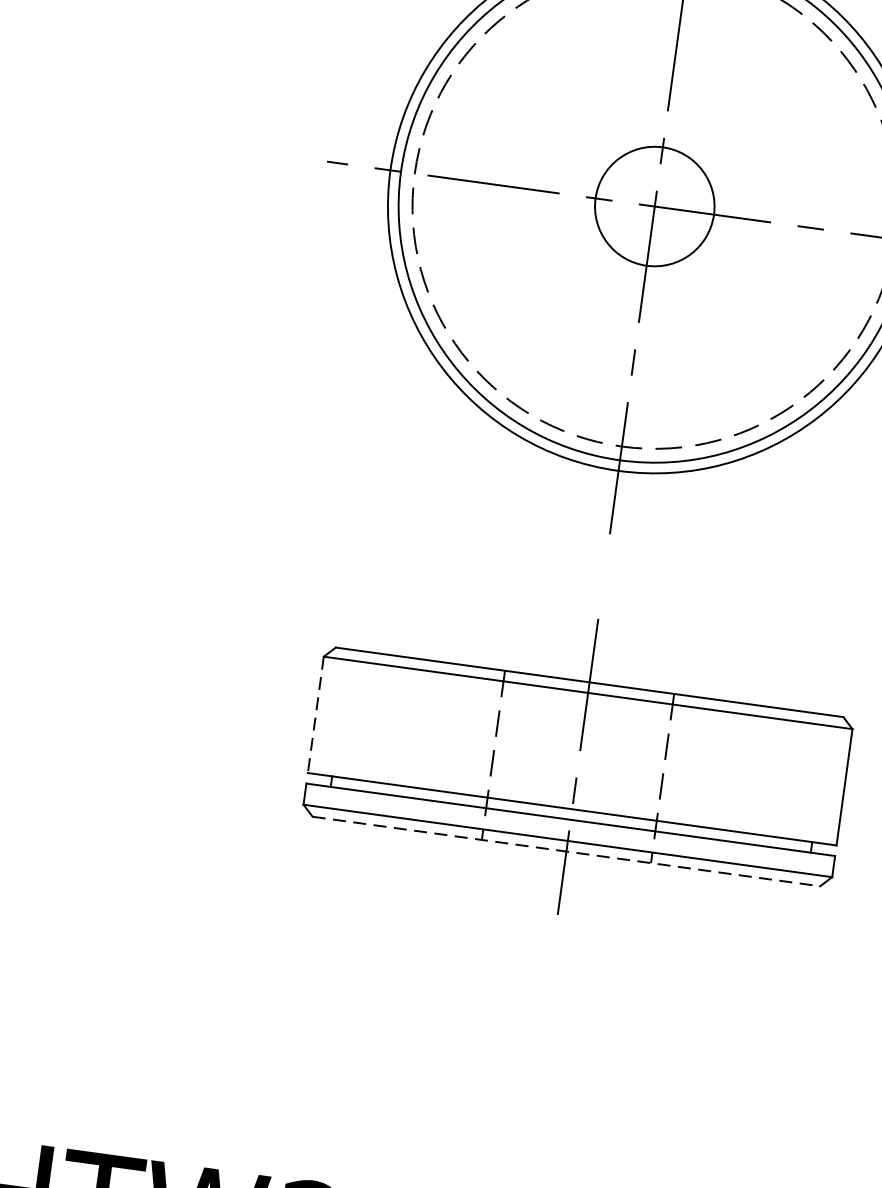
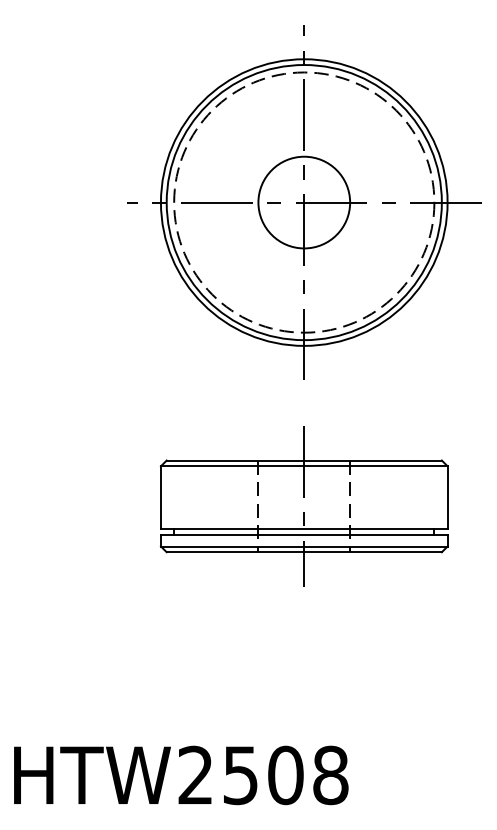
circle: (655, 206) -> (304, 202), size x1.43
line: (315, 714) -> (160, 497), dashed -> solid
line: (566, 852) -> (304, 552), dashed -> solid

